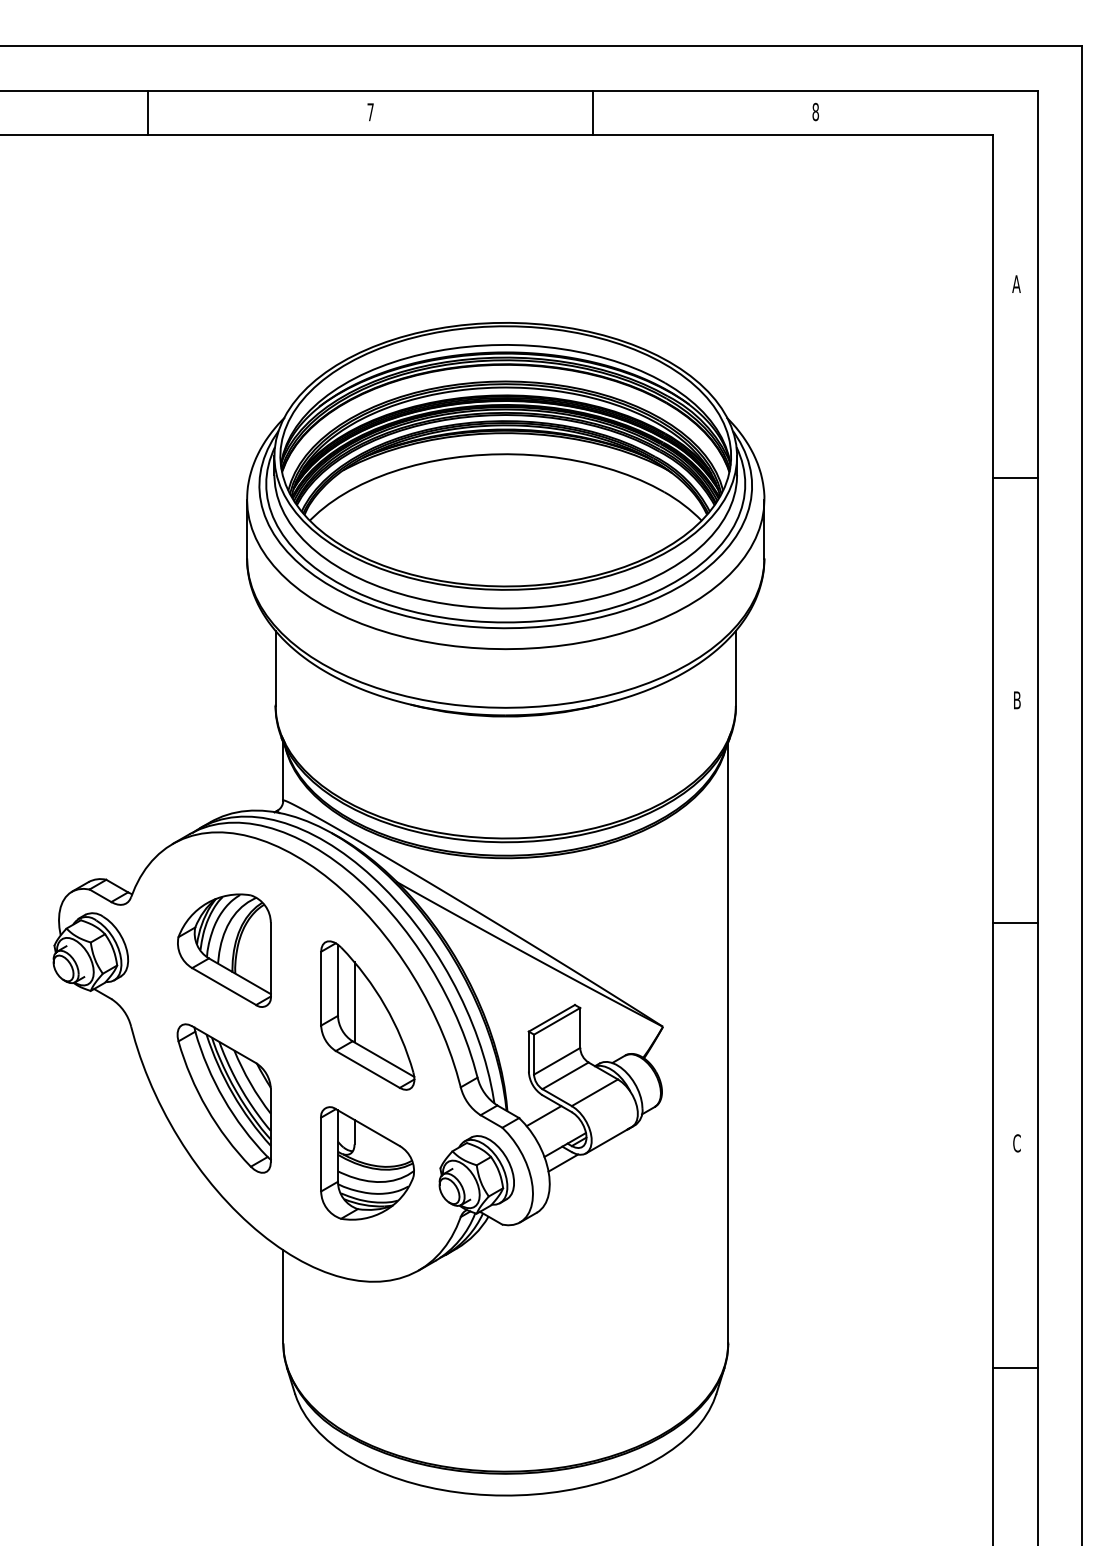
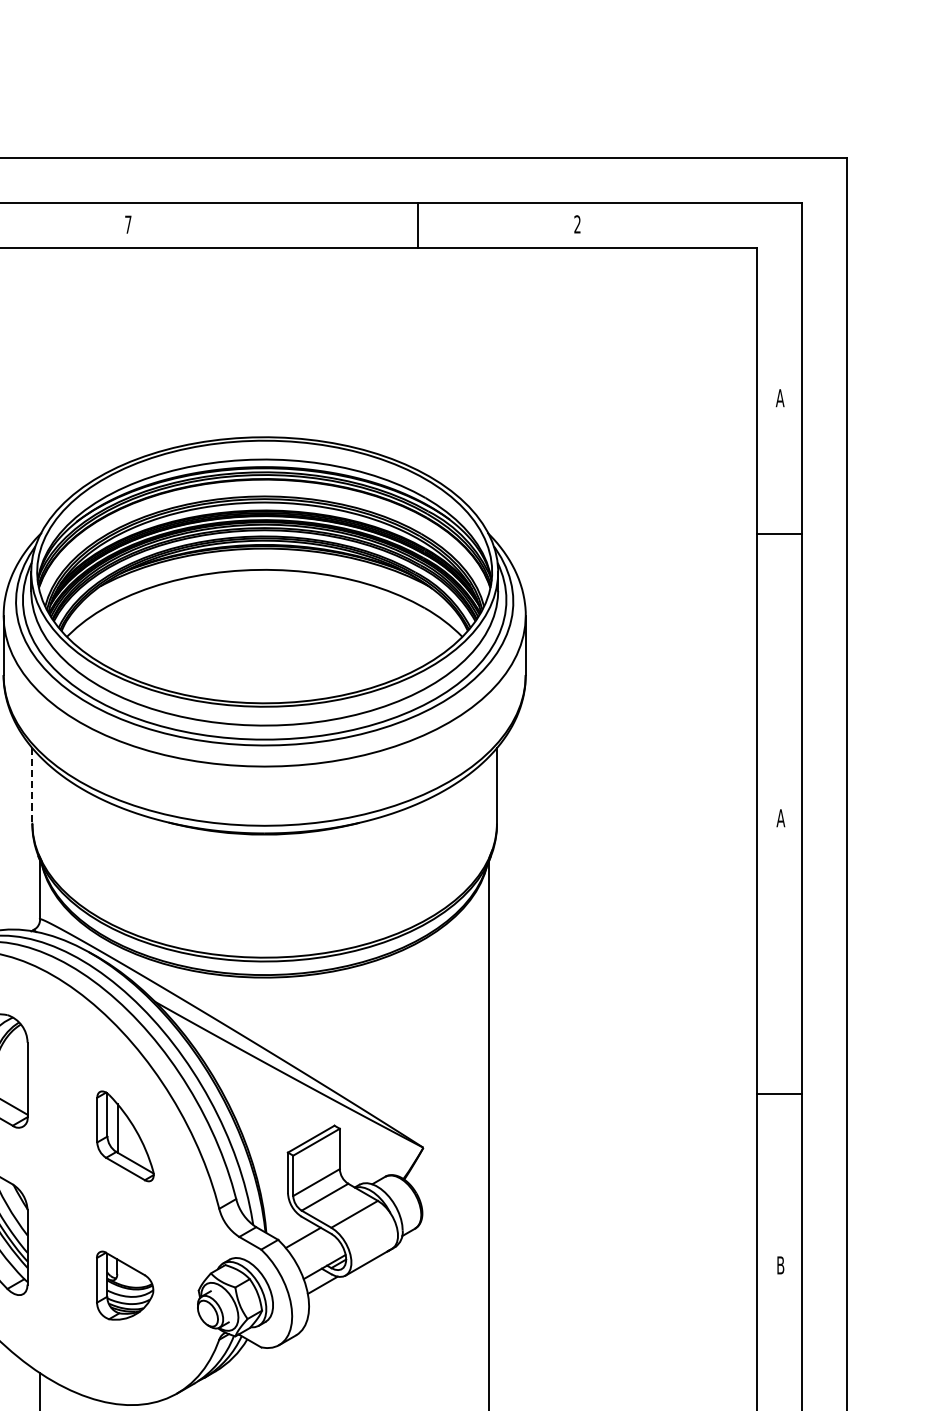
line: (592, 112) -> (417, 224), moved
text: (815, 112) -> (577, 224), 8 -> 2
line: (1015, 477) -> (779, 533), moved
line: (275, 668) -> (32, 786), solid -> dashed
text: (1017, 700) -> (781, 818), B -> A
line: (1015, 922) -> (779, 1093), moved
part: (367, 1015) -> (125, 1136), size x0.6
text: (1016, 1143) -> (780, 1265), C -> B
part: (367, 1163) -> (125, 1285), size x0.6

